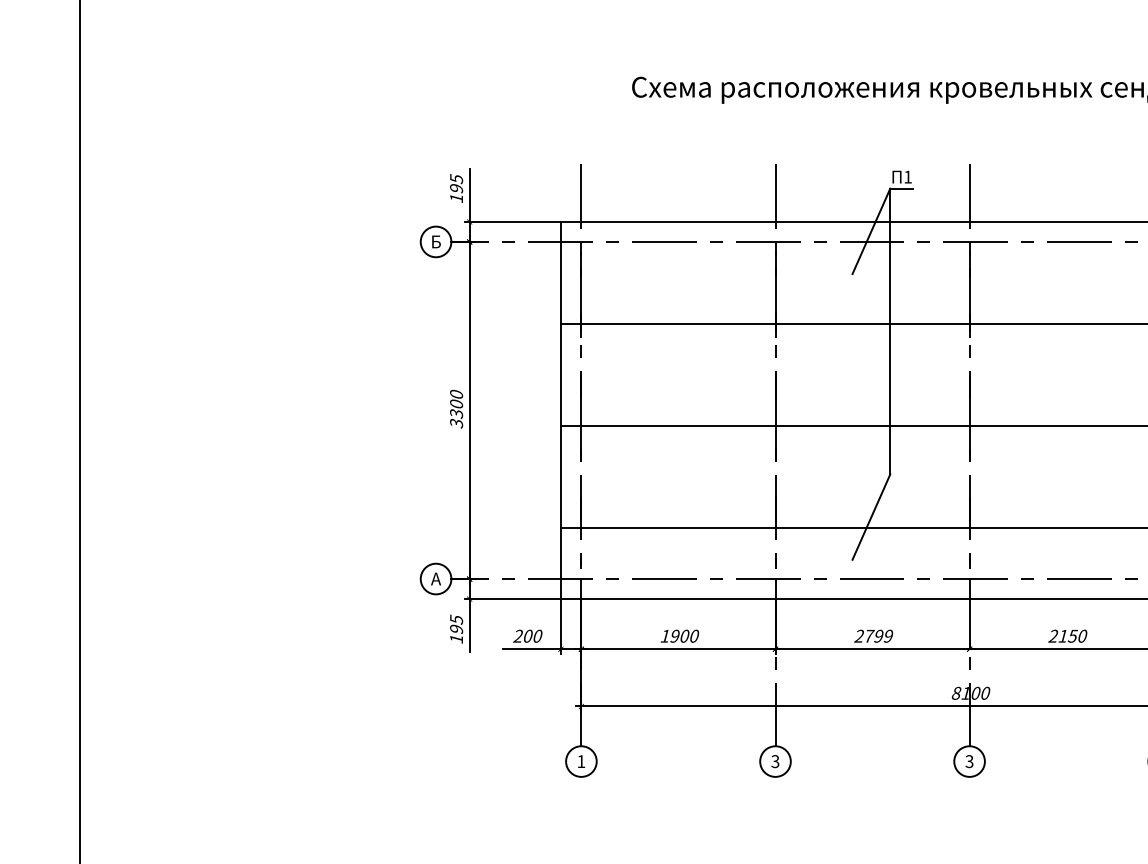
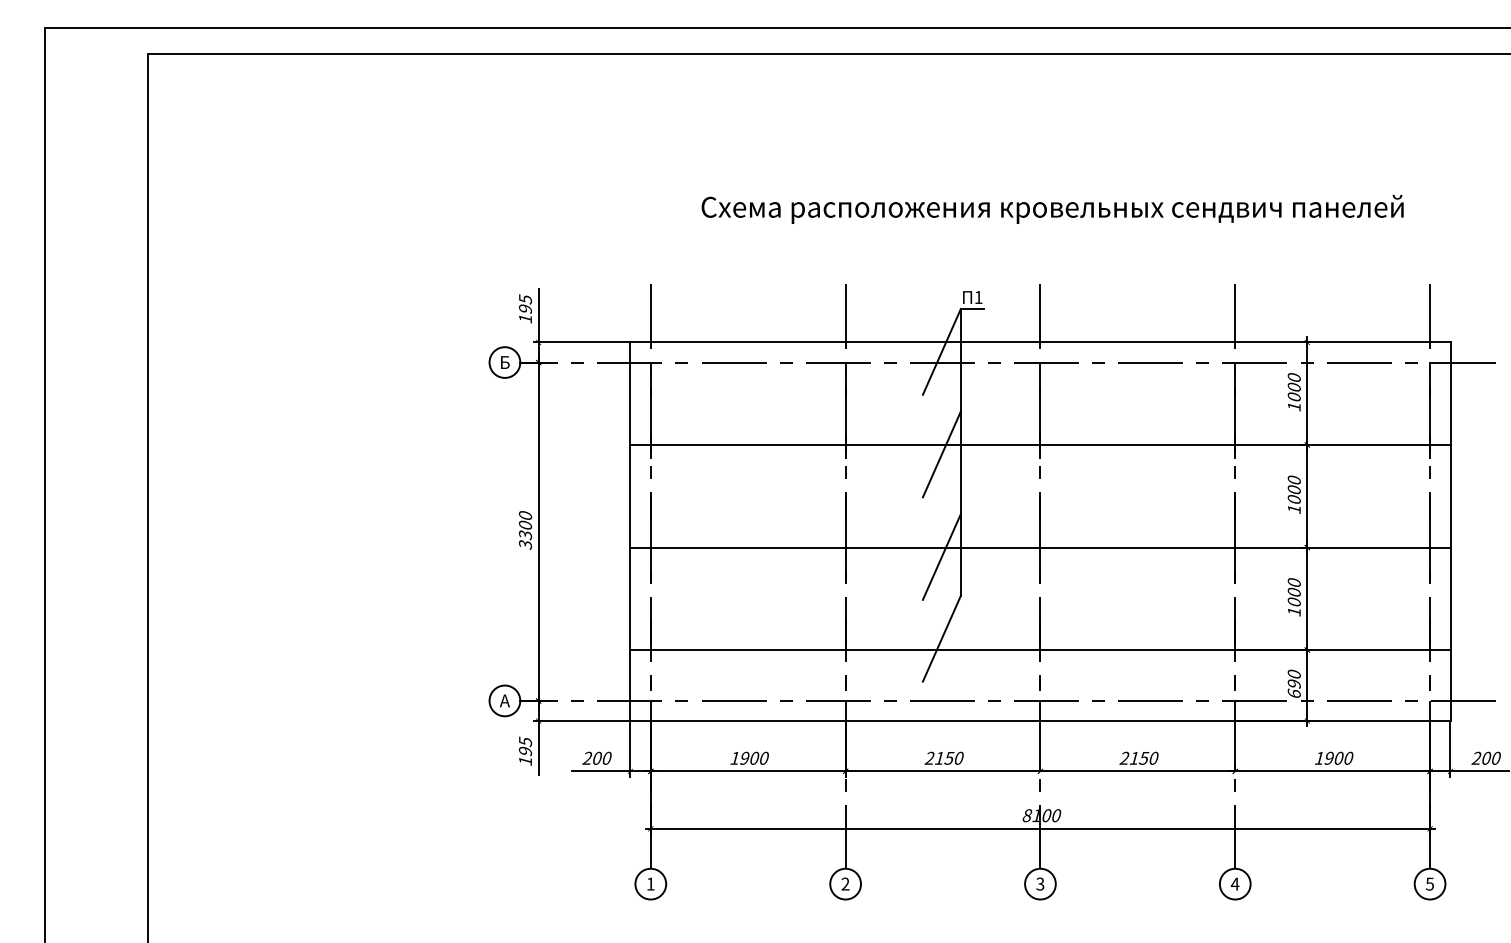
line: (871, 333) -> (941, 454), added
line: (871, 435) -> (941, 556), added
text: (878, 635) -> (949, 757), 2799 -> 2150
text: (775, 761) -> (845, 884), 3 -> 2

